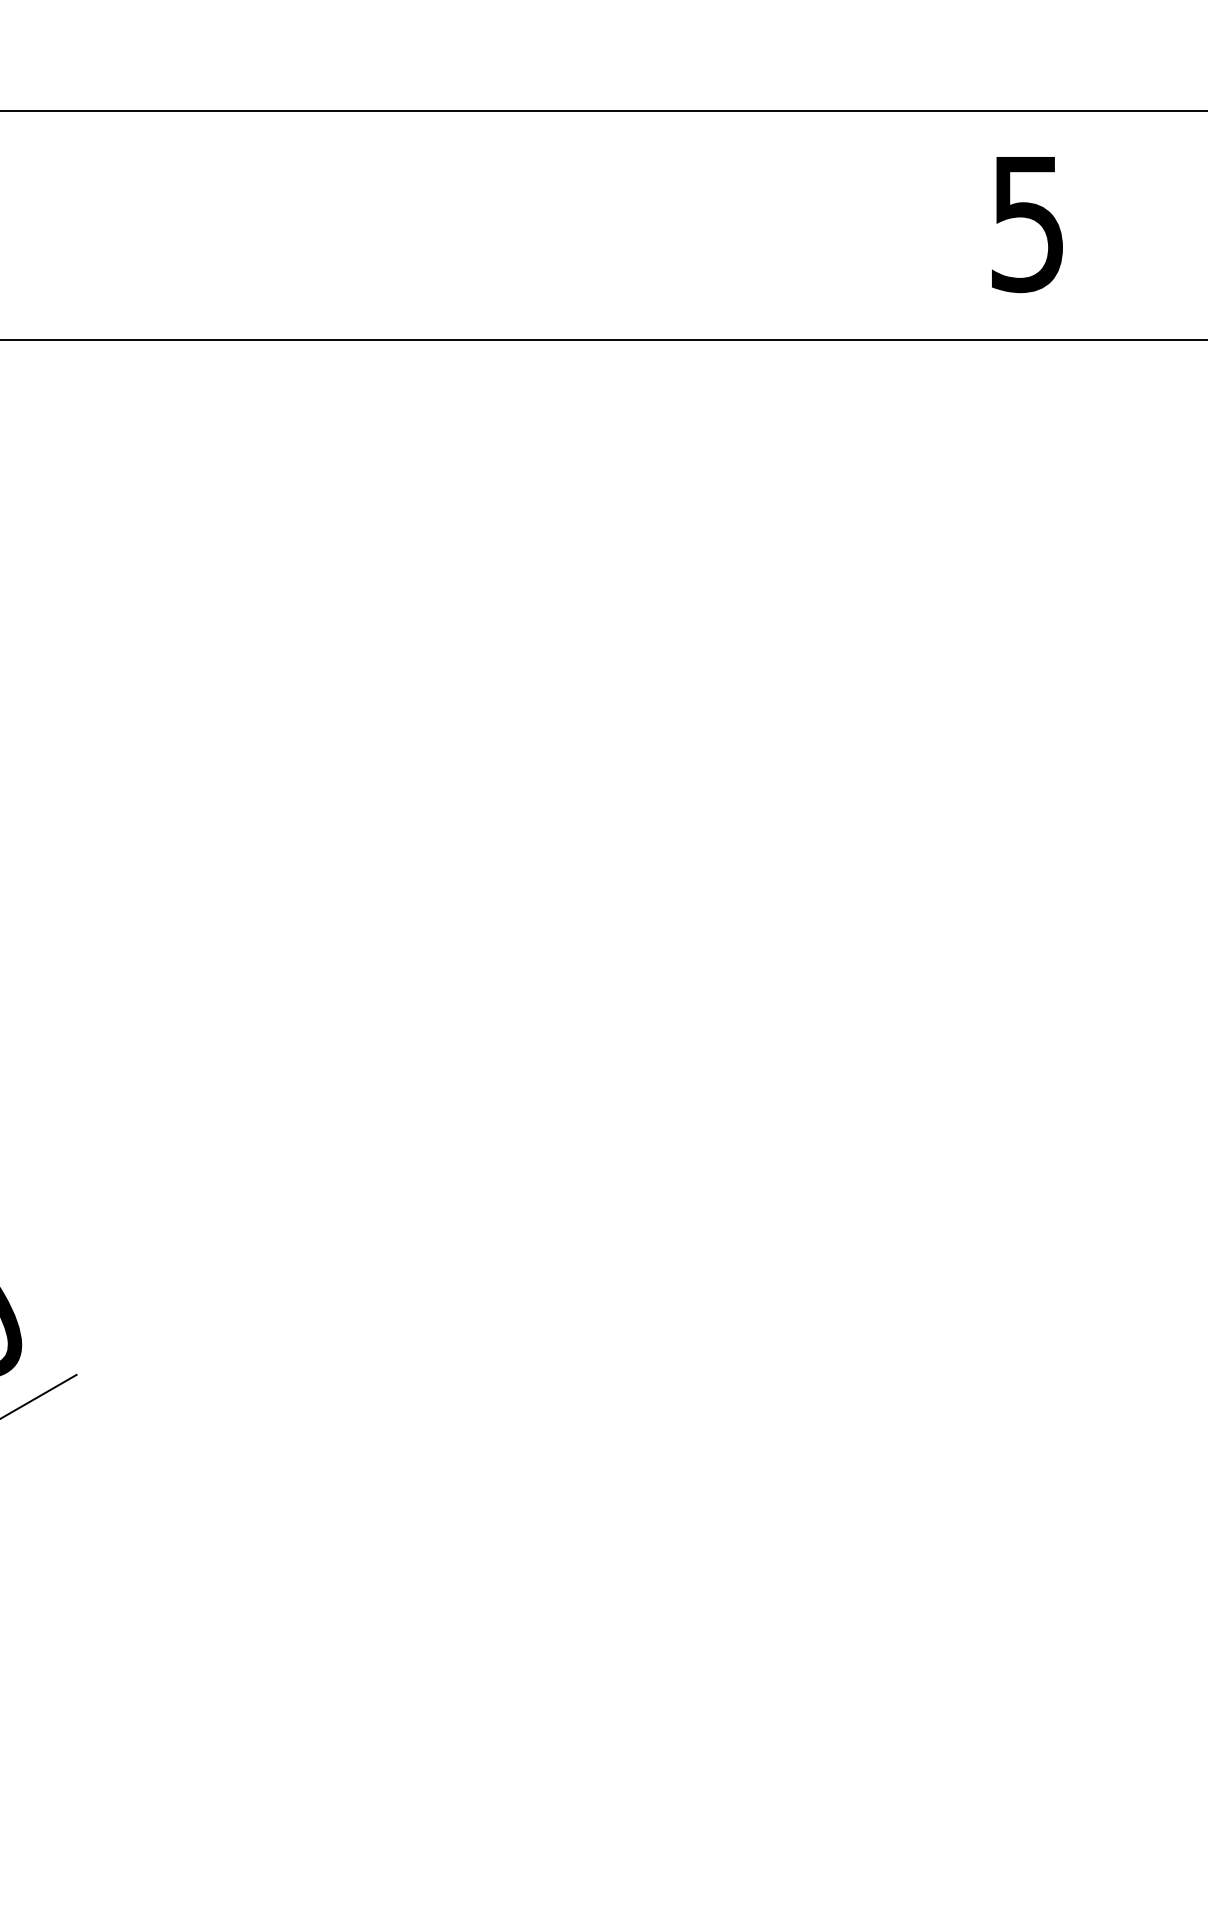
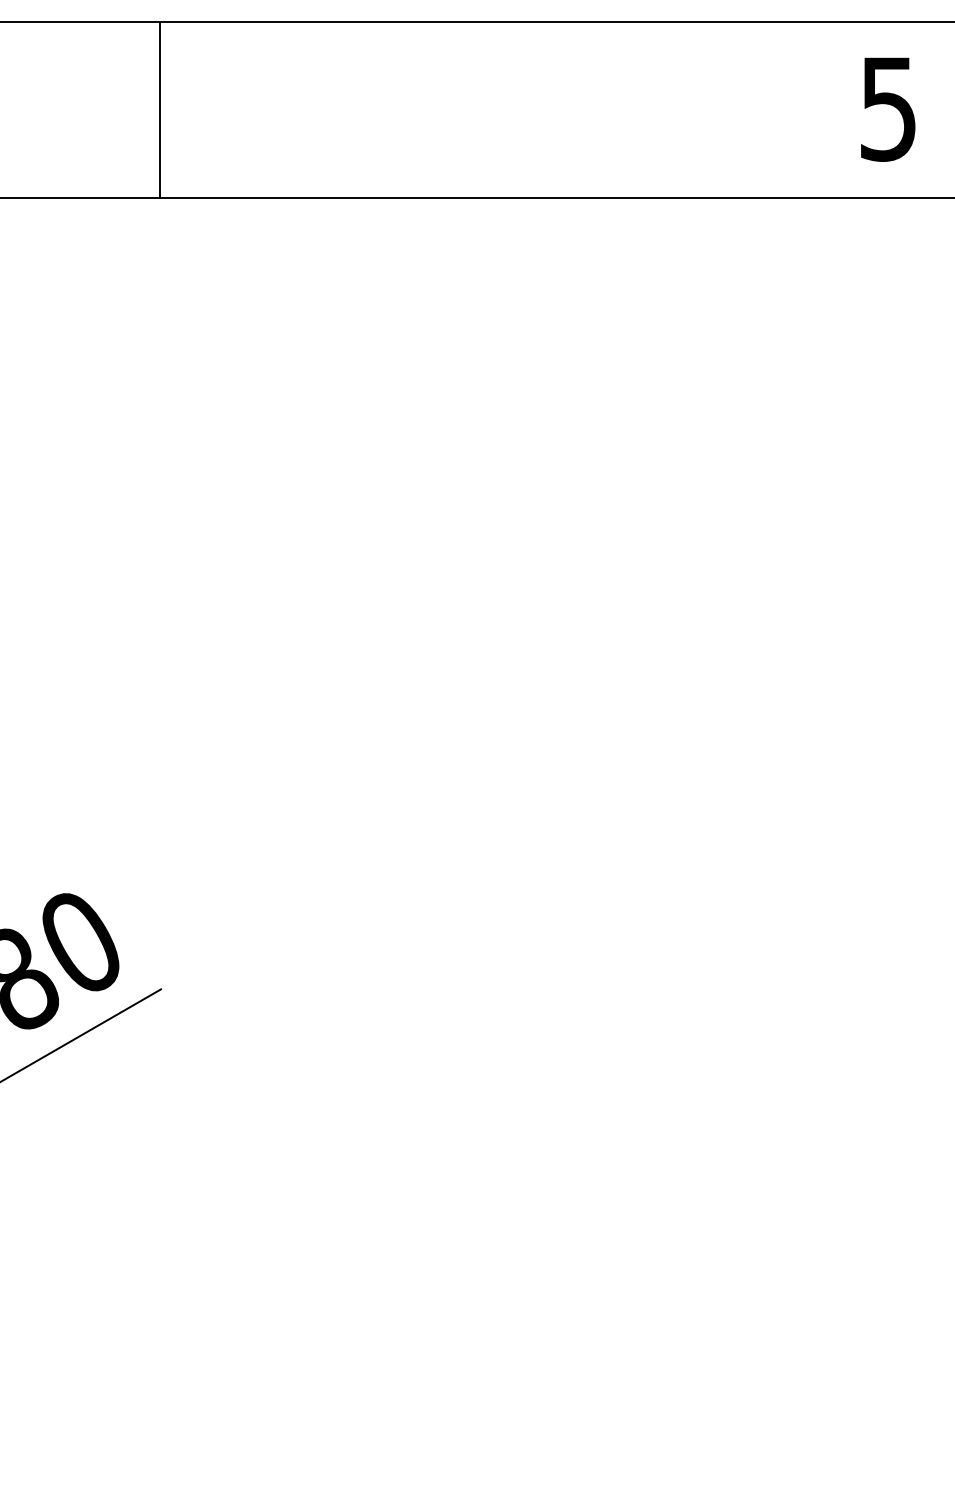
line: (74, 224) -> (159, 109), added

